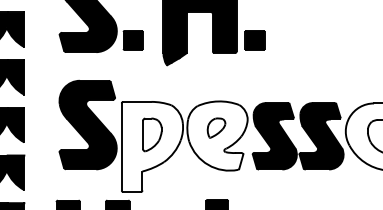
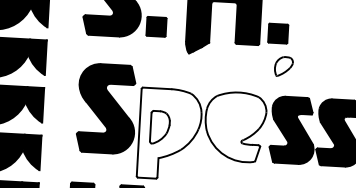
part: (216, 127) -> (283, 66), moved
part: (152, 134) -> (160, 127), moved

